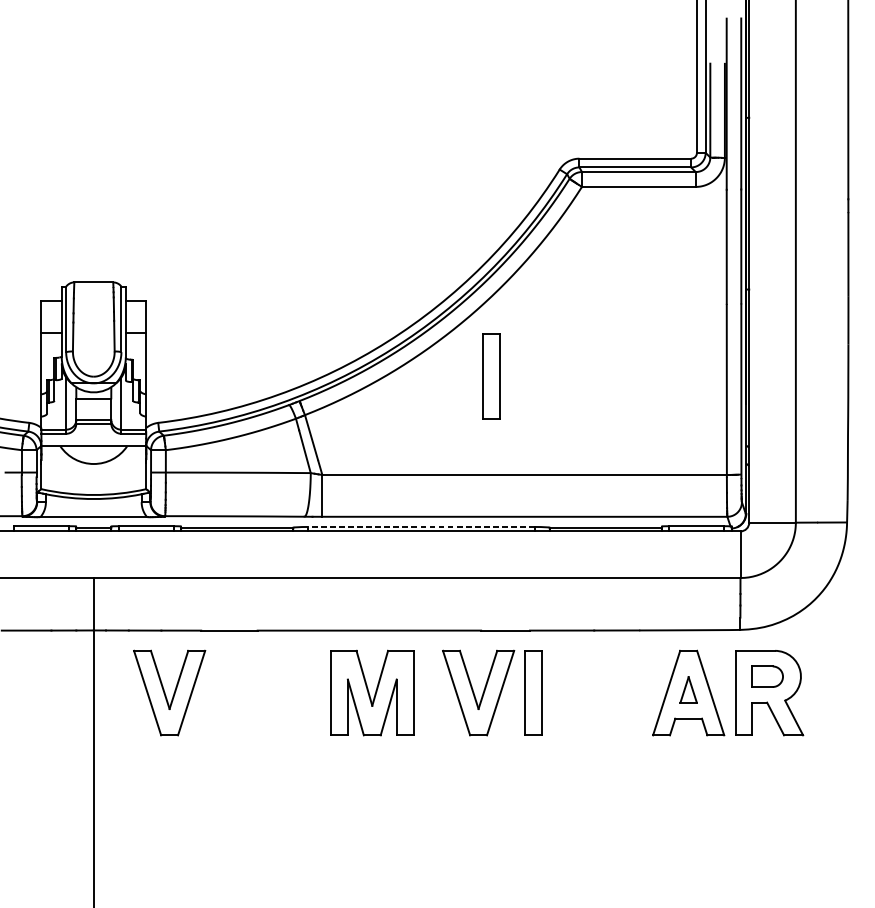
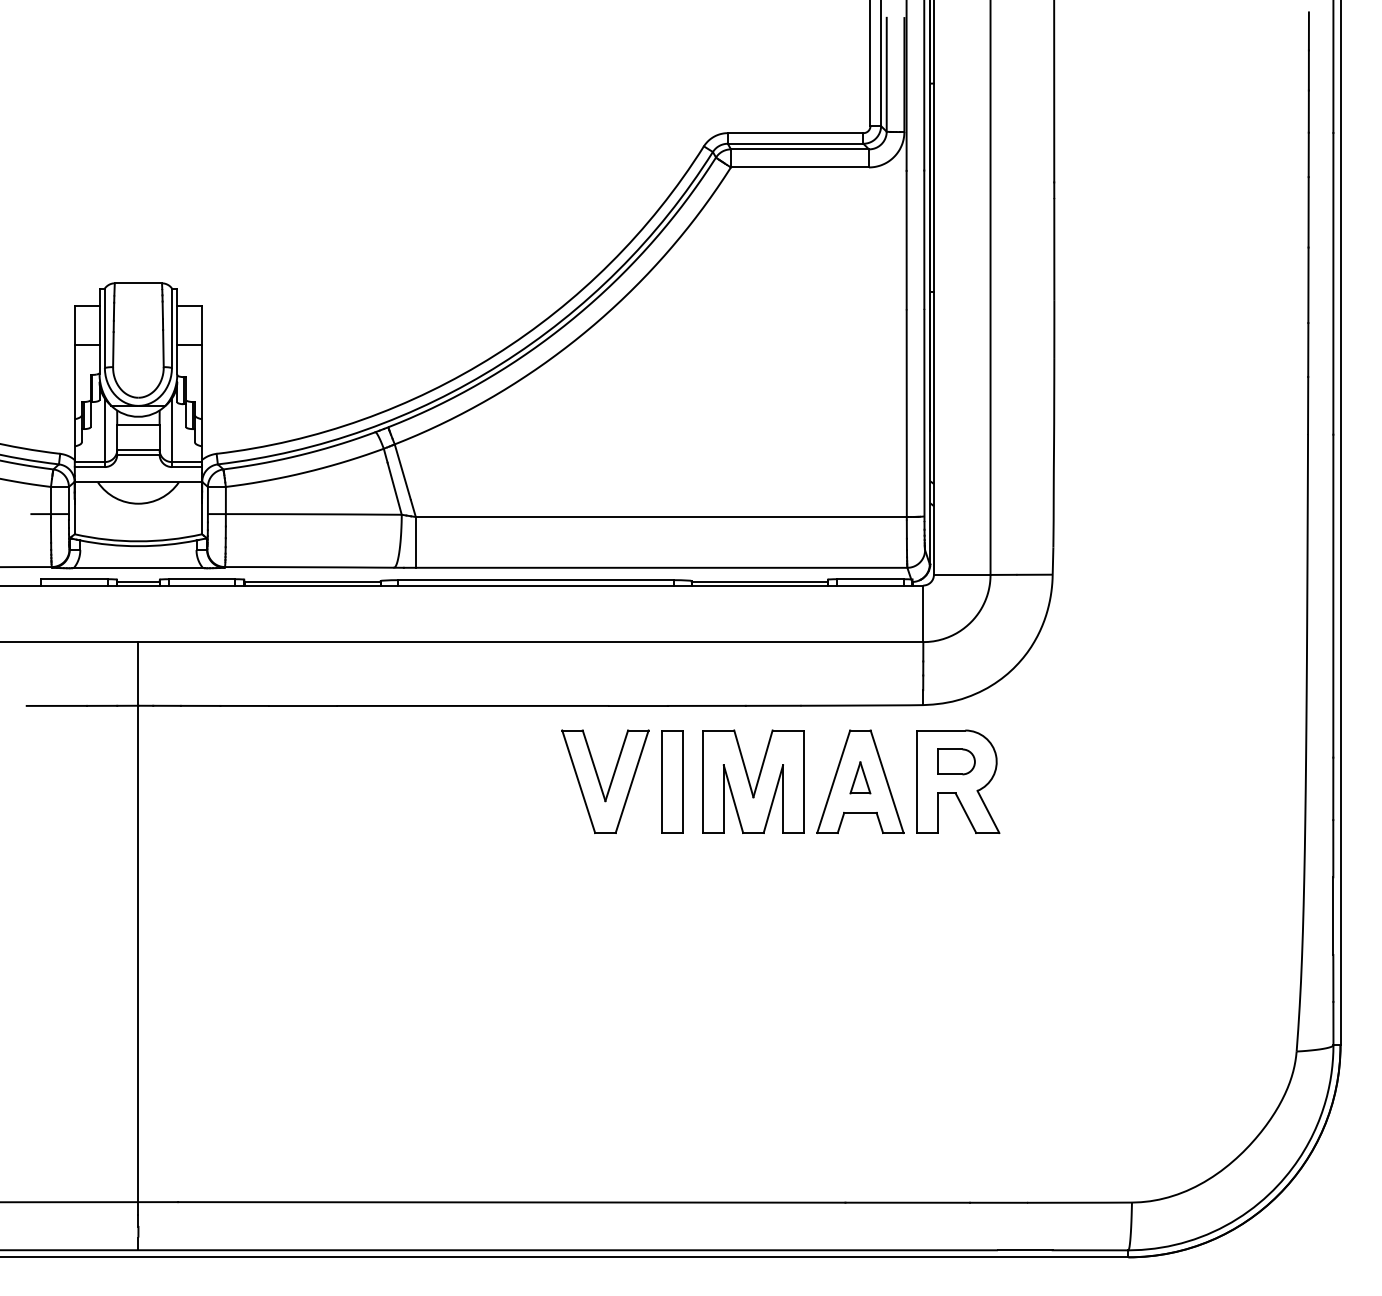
part: (491, 376) -> (621, 397), removed
line: (421, 527) -> (536, 580), dashed -> solid
part: (169, 692) -> (230, 781), removed
part: (372, 692) -> (753, 781), moved

